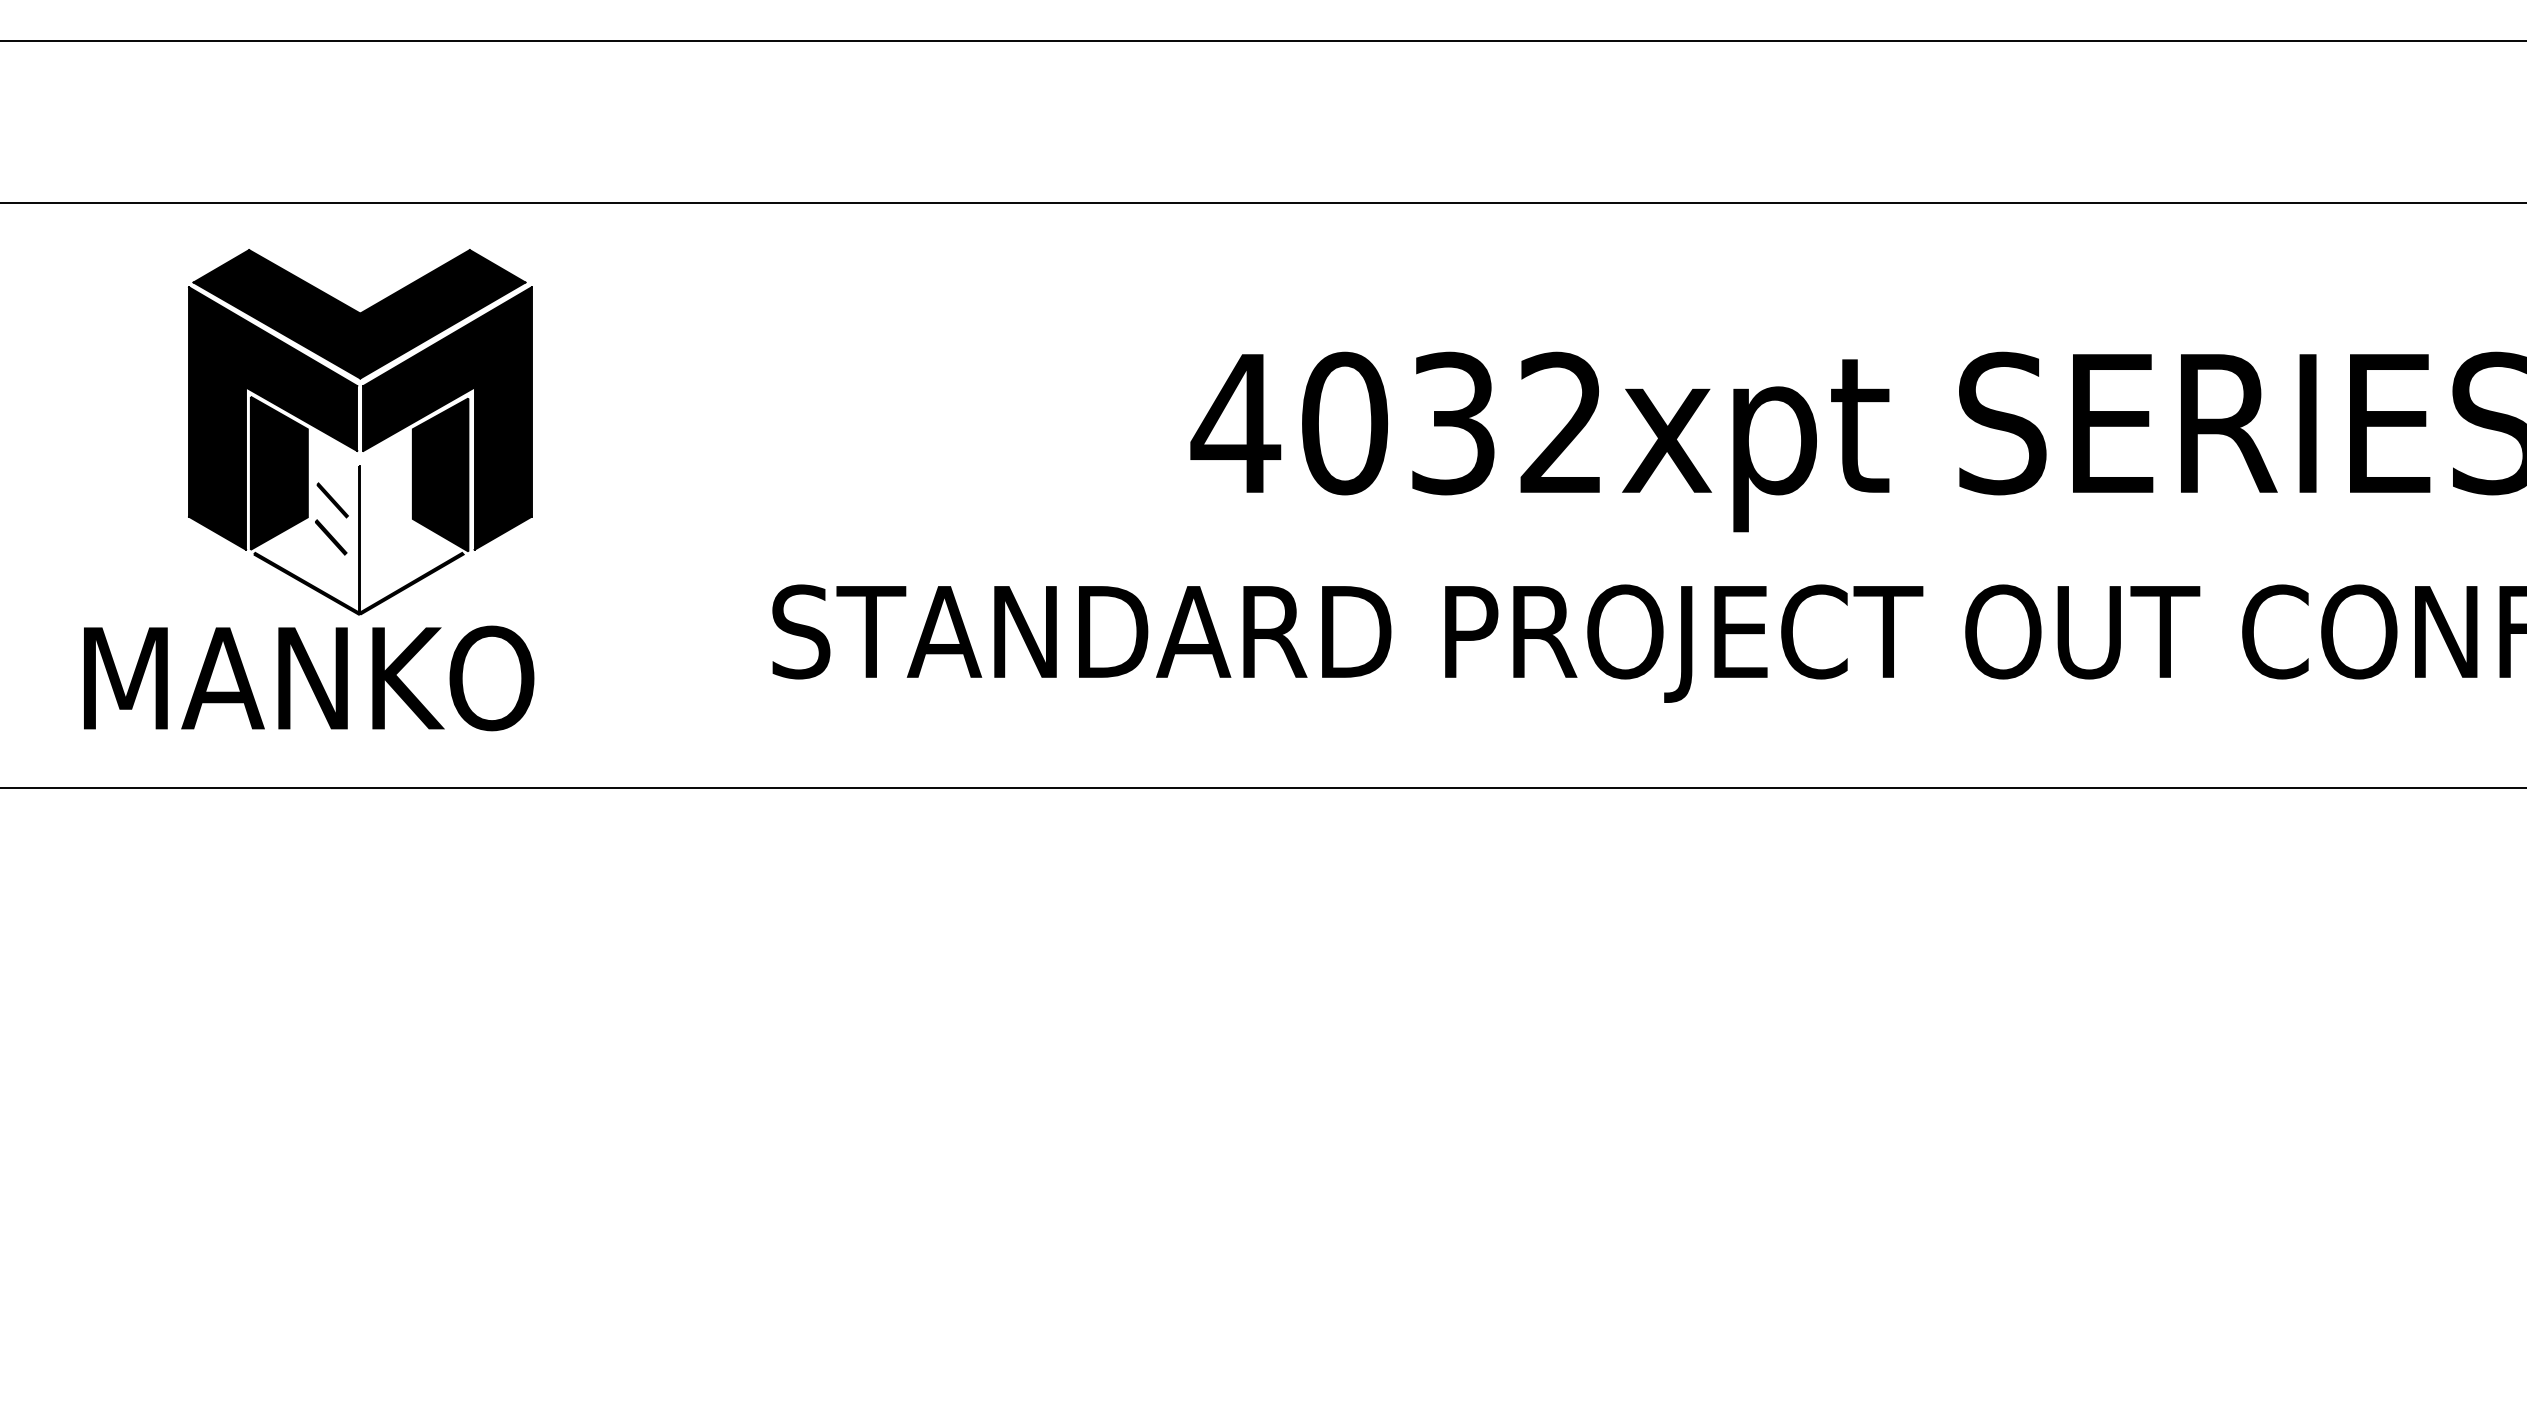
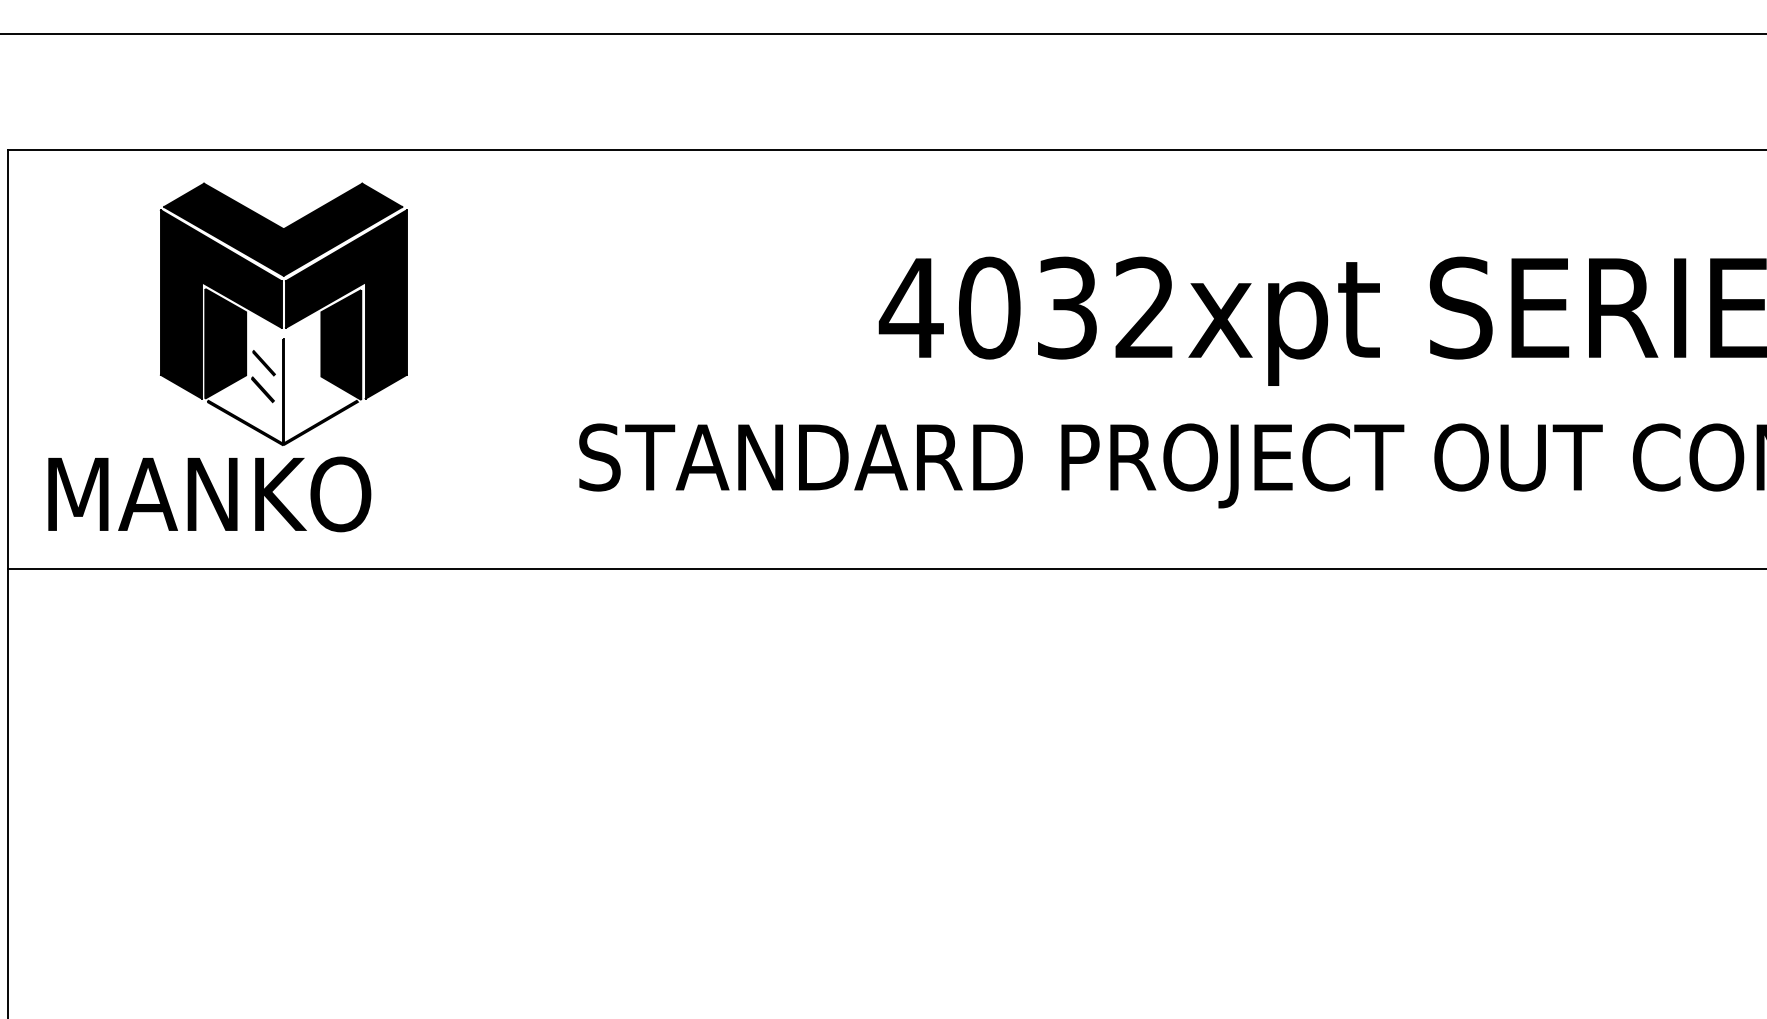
text: (309, 678) -> (210, 494), moved

